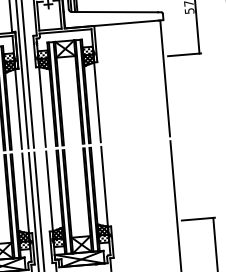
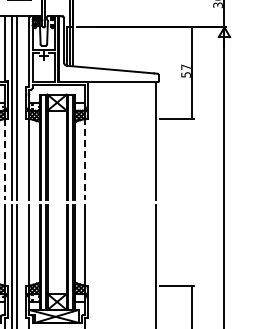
line: (97, 102) -> (85, 159), solid -> dashed
line: (18, 109) -> (4, 159), solid -> dashed

